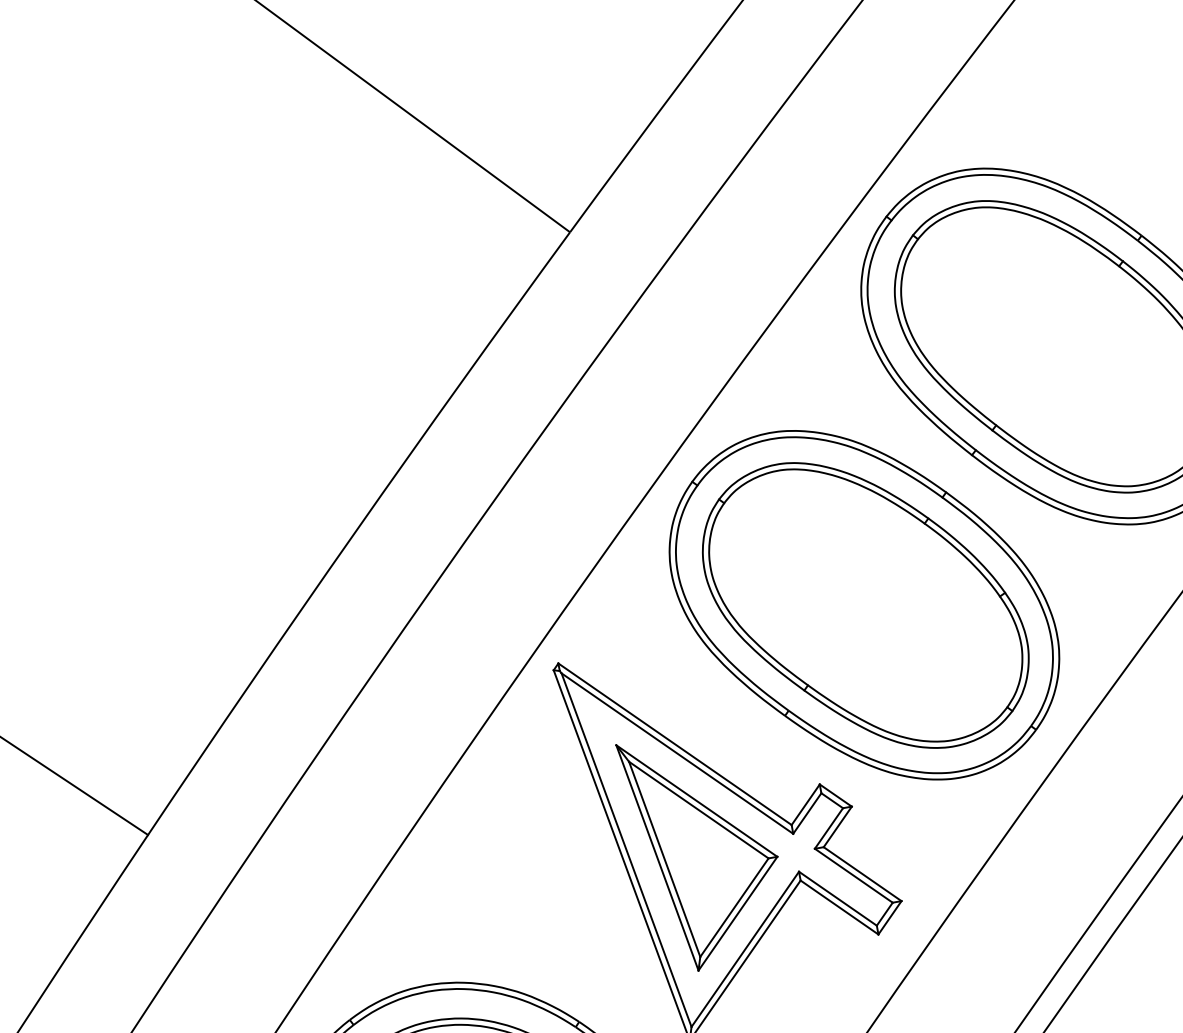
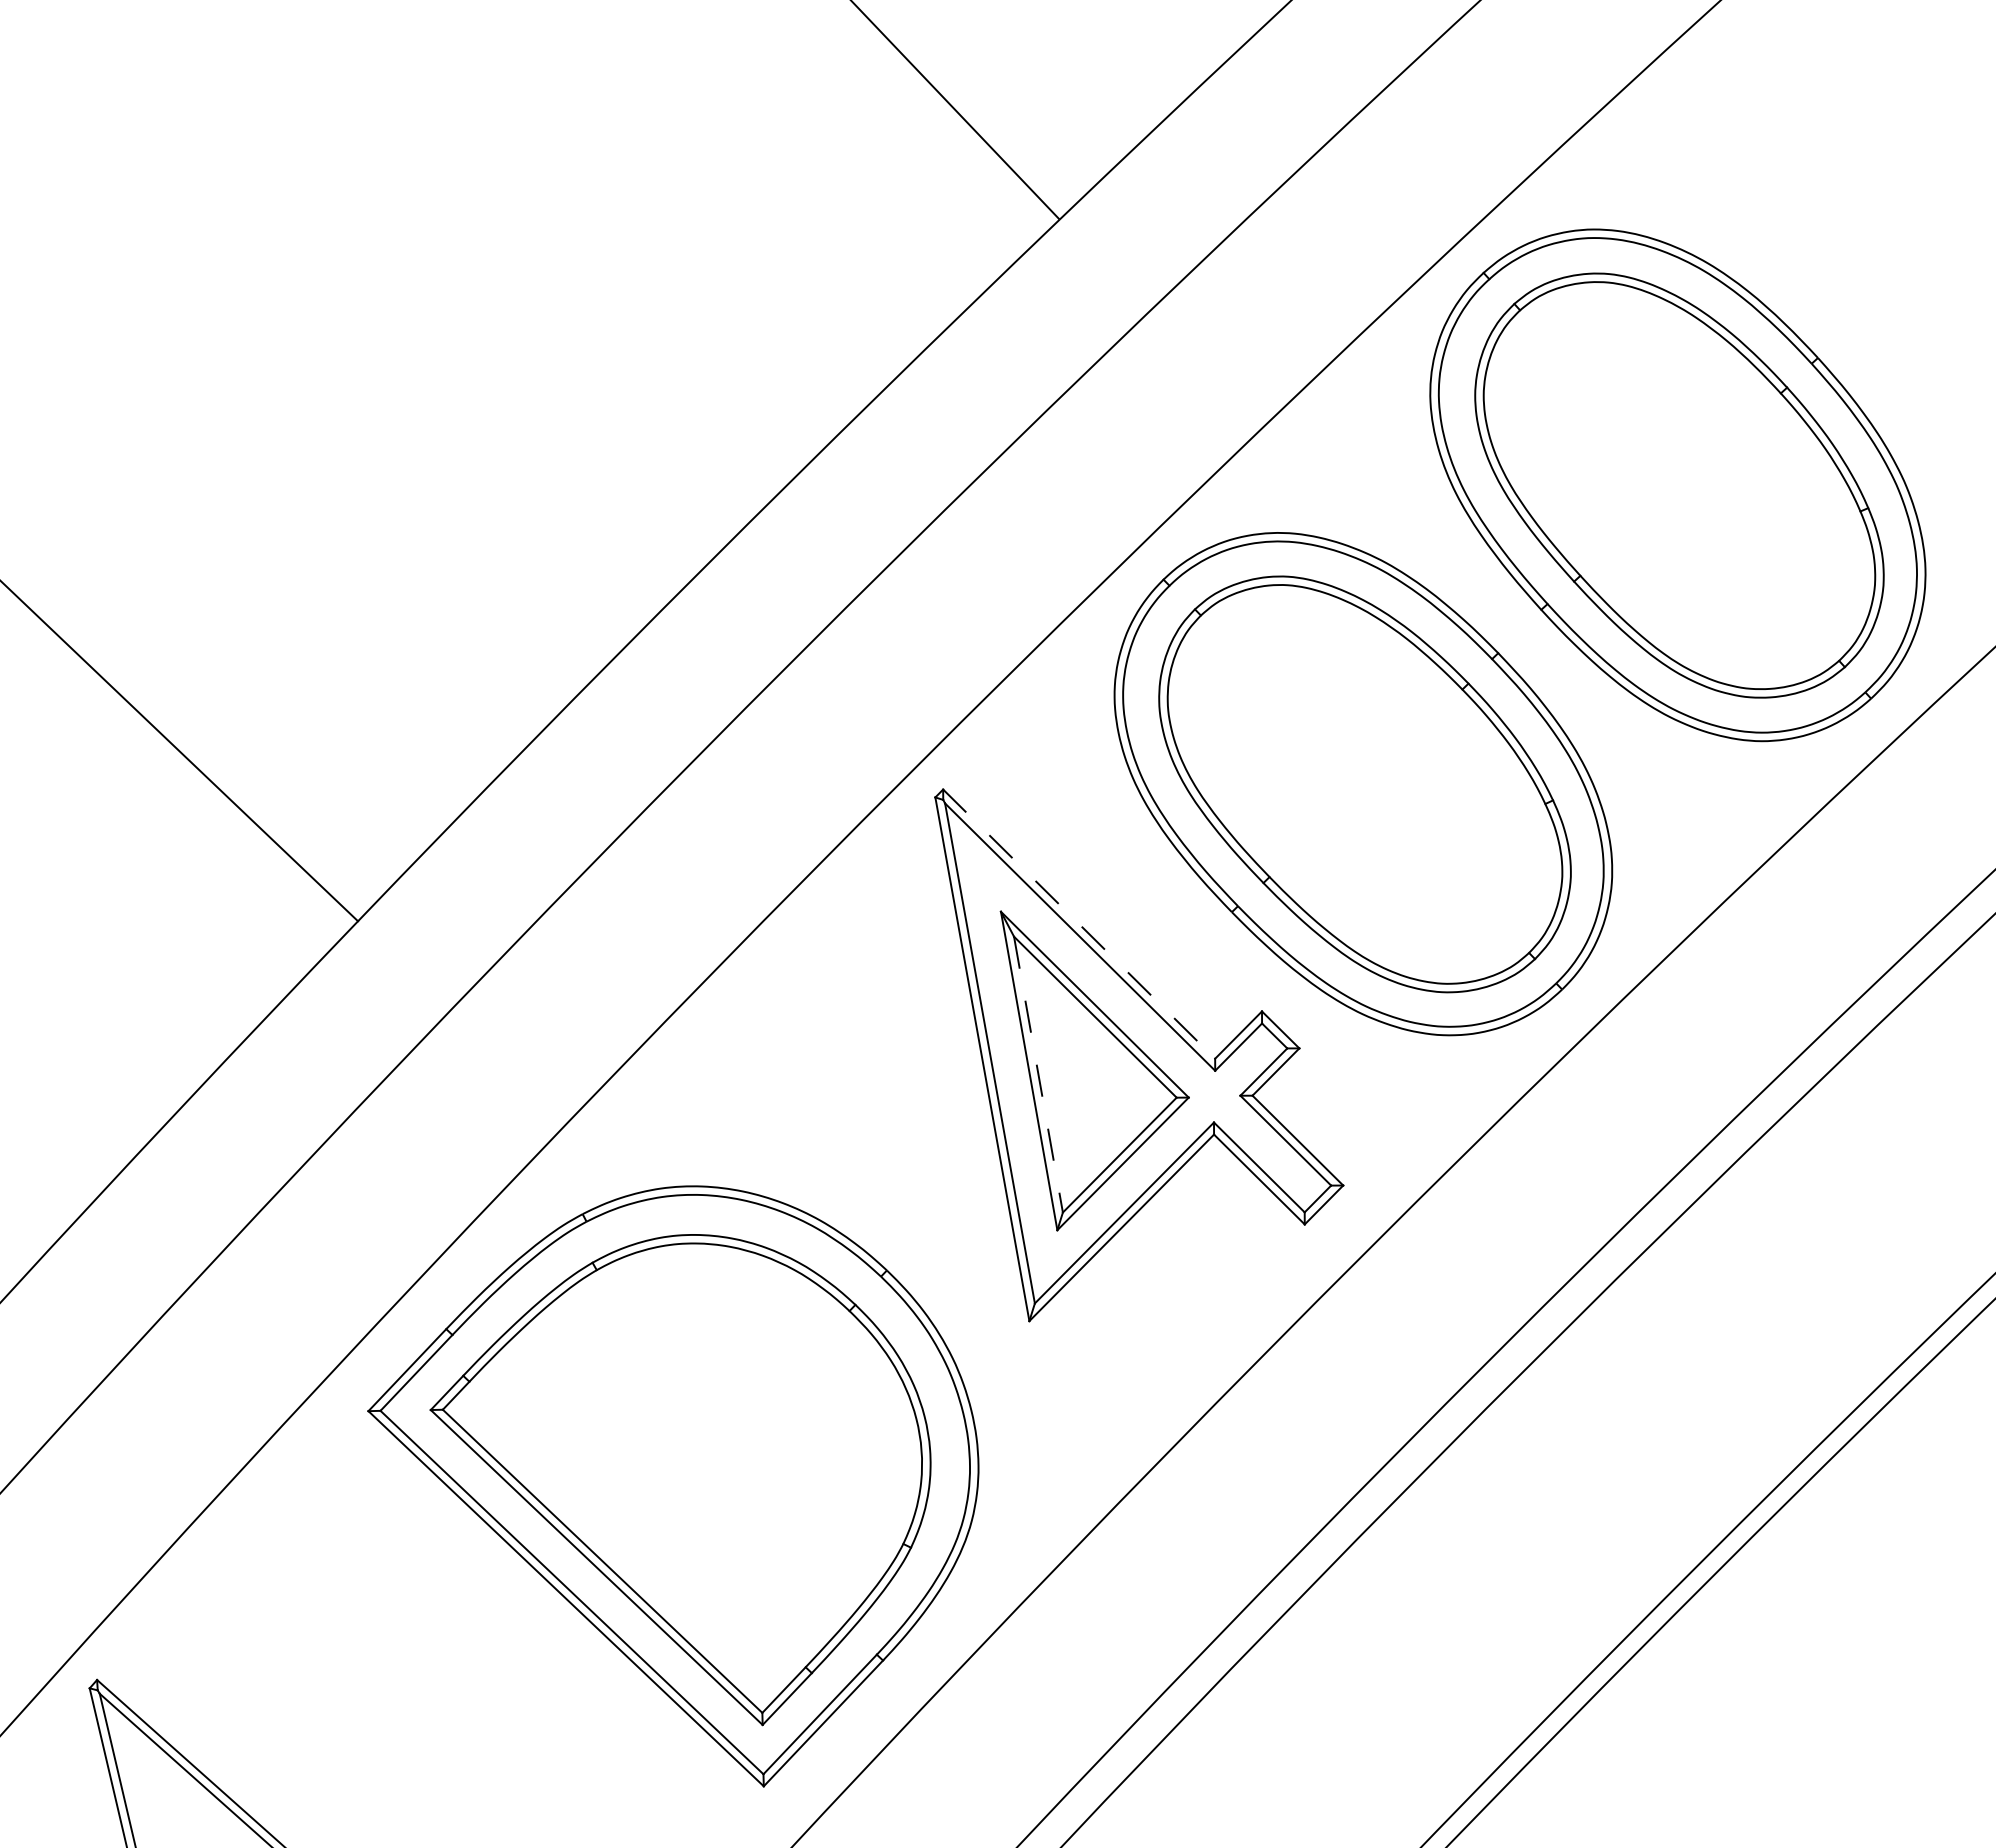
line: (675, 744) -> (1079, 924), solid -> dashed
line: (664, 860) -> (1038, 1075), solid -> dashed

